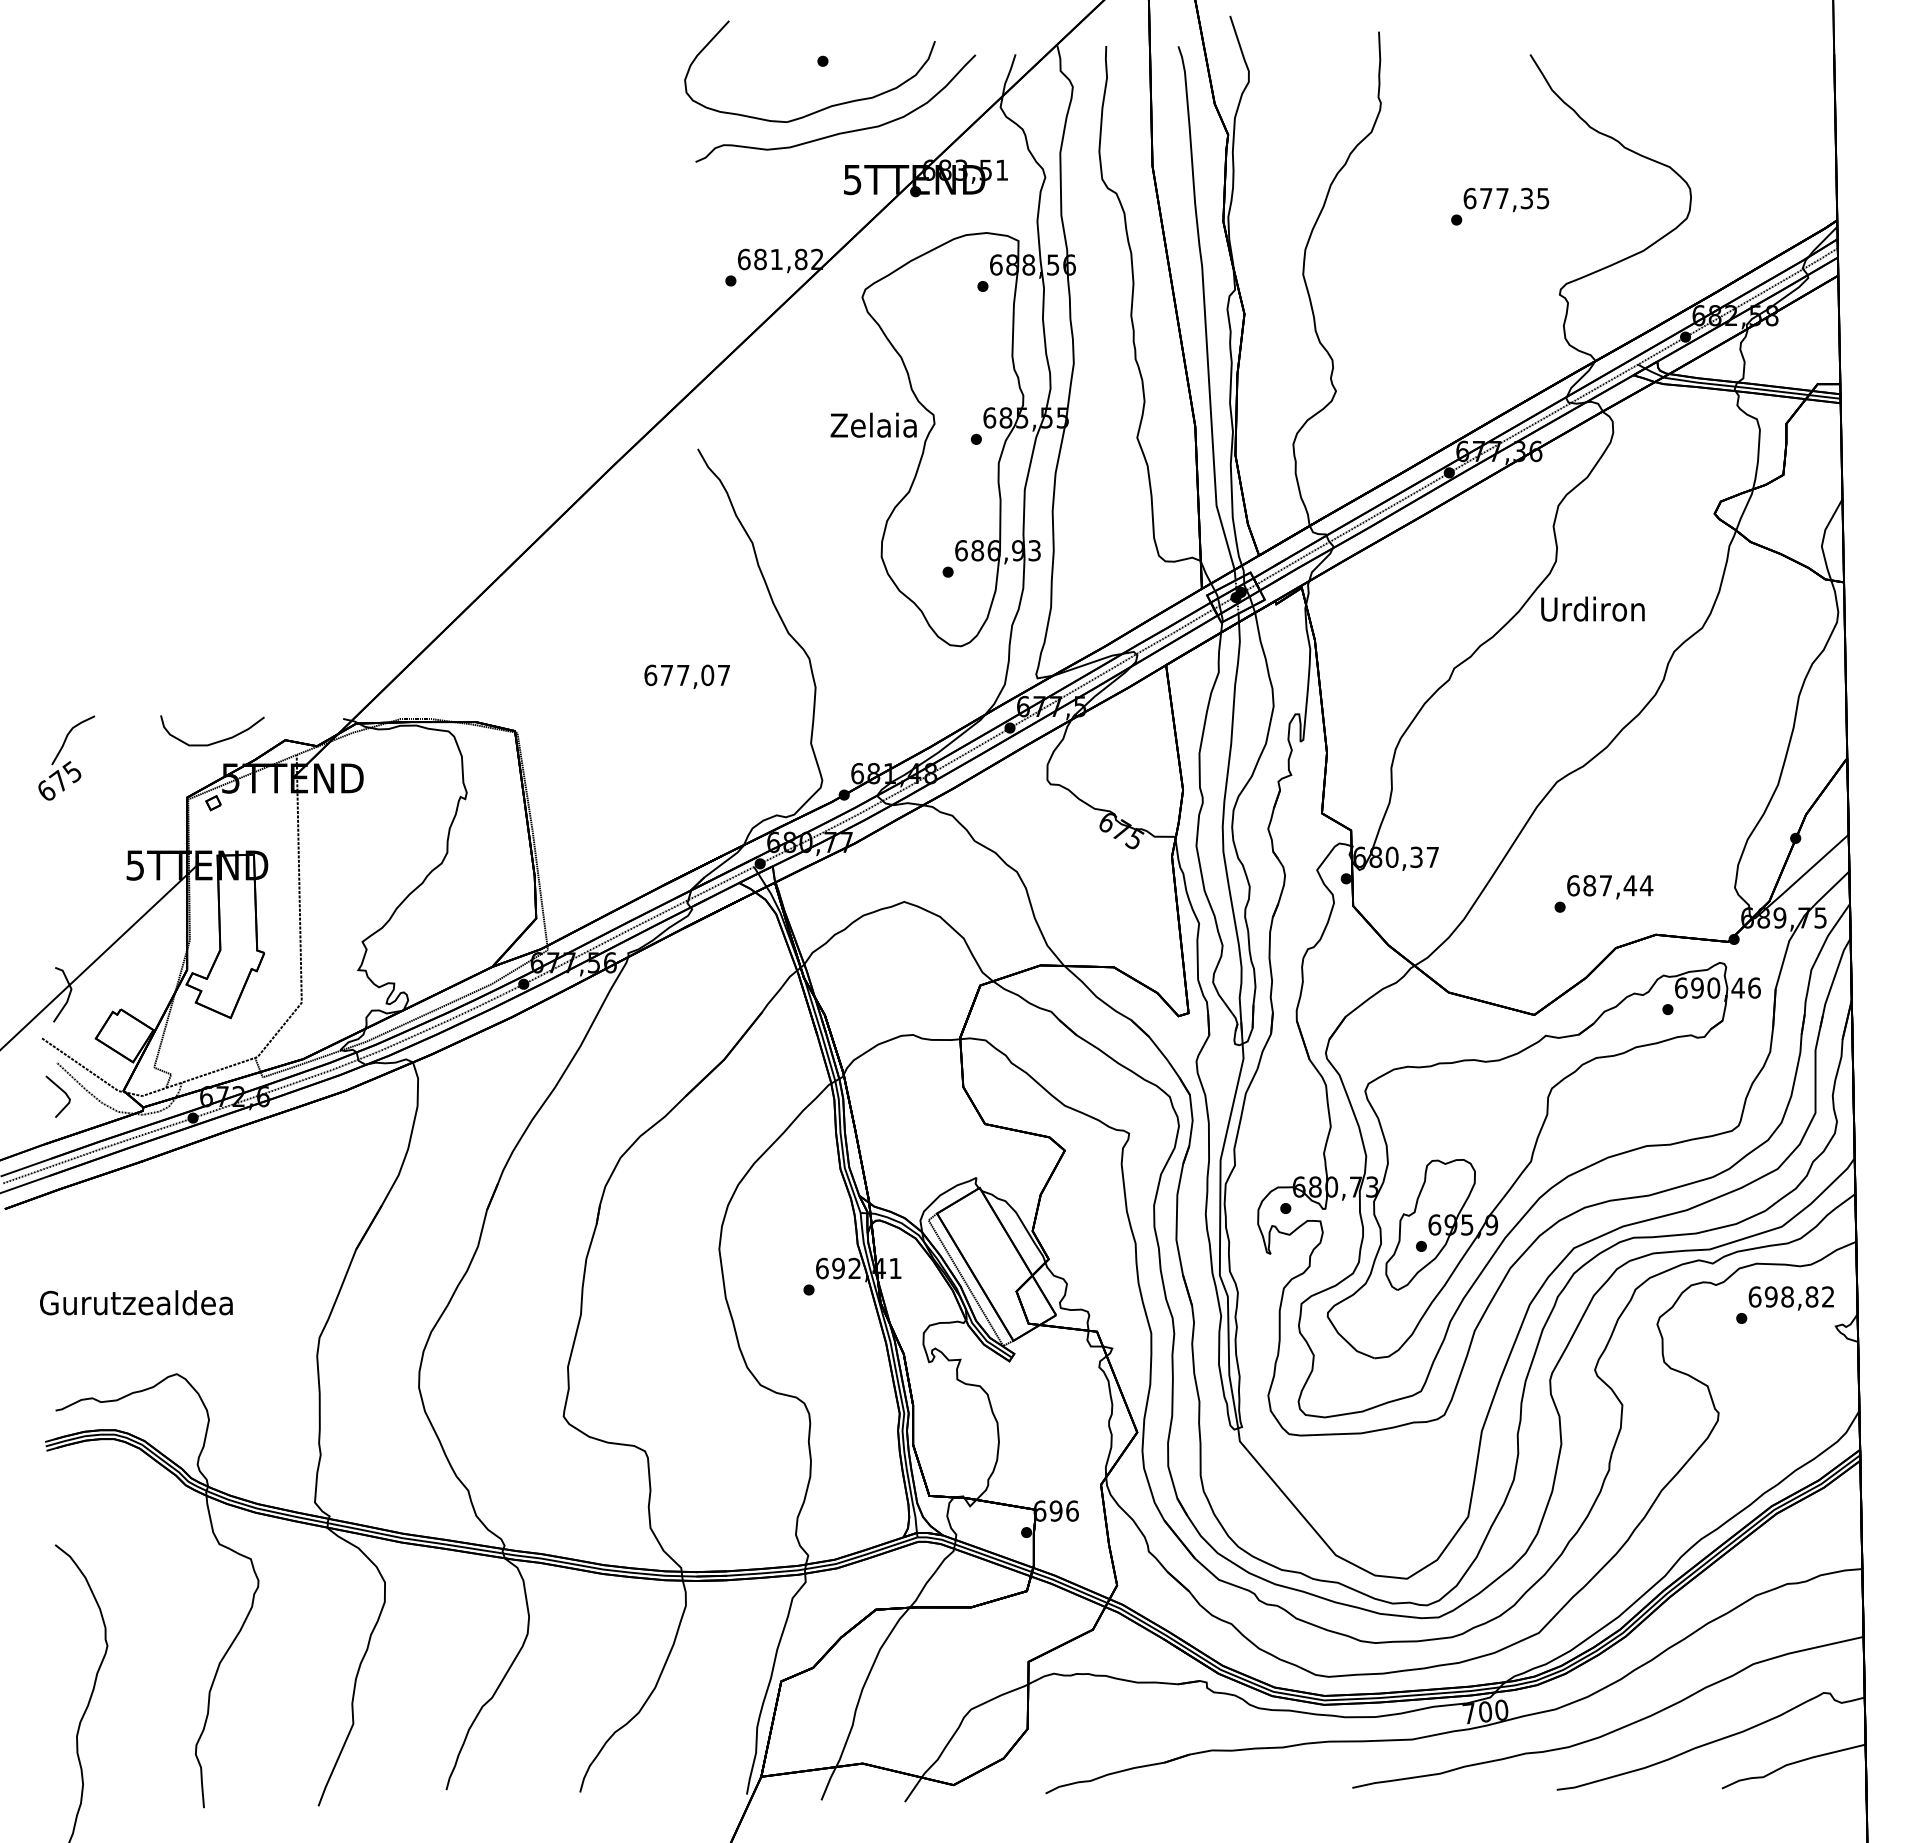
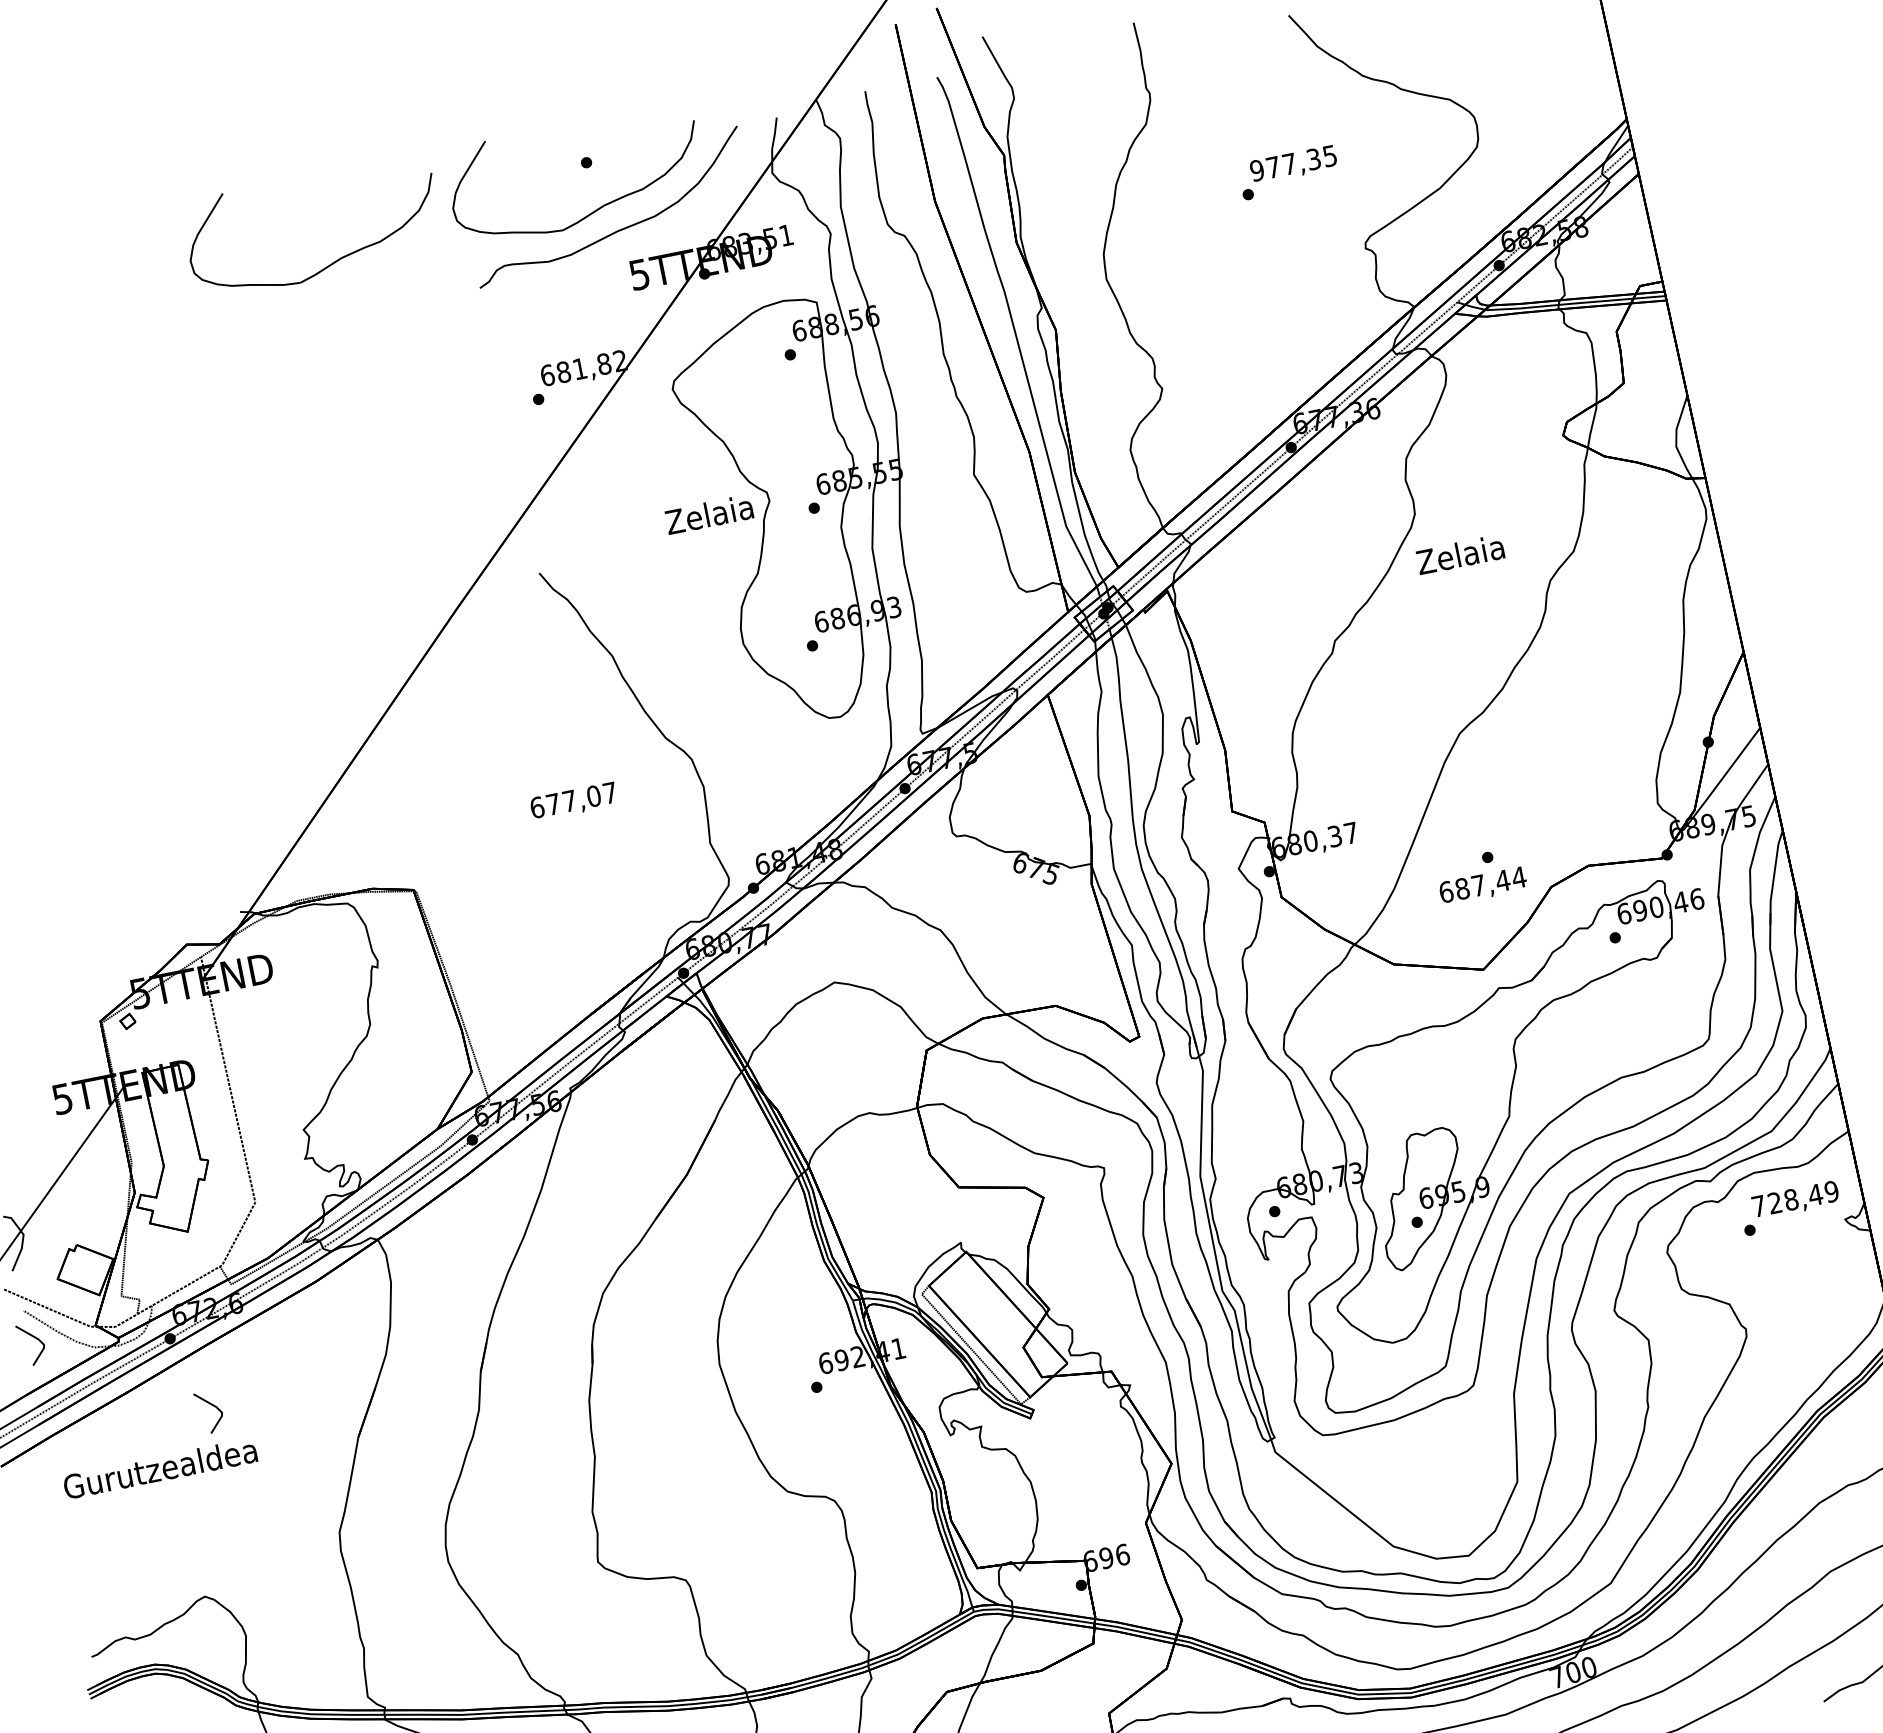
part: (558, 108) -> (332, 262), added
text: (1469, 198) -> (1256, 170), 677,35 -> 977,35
text: (1592, 608) -> (1460, 553), Urdiron -> Zelaia
curve: (215, 741) -> (117, 959), removed
text: (1610, 887) -> (1483, 886), moved
line: (221, 1191) -> (213, 1406), added
text: (1791, 1296) -> (1795, 1198), 698,82 -> 728,49
text: (136, 1302) -> (160, 1468), moved

